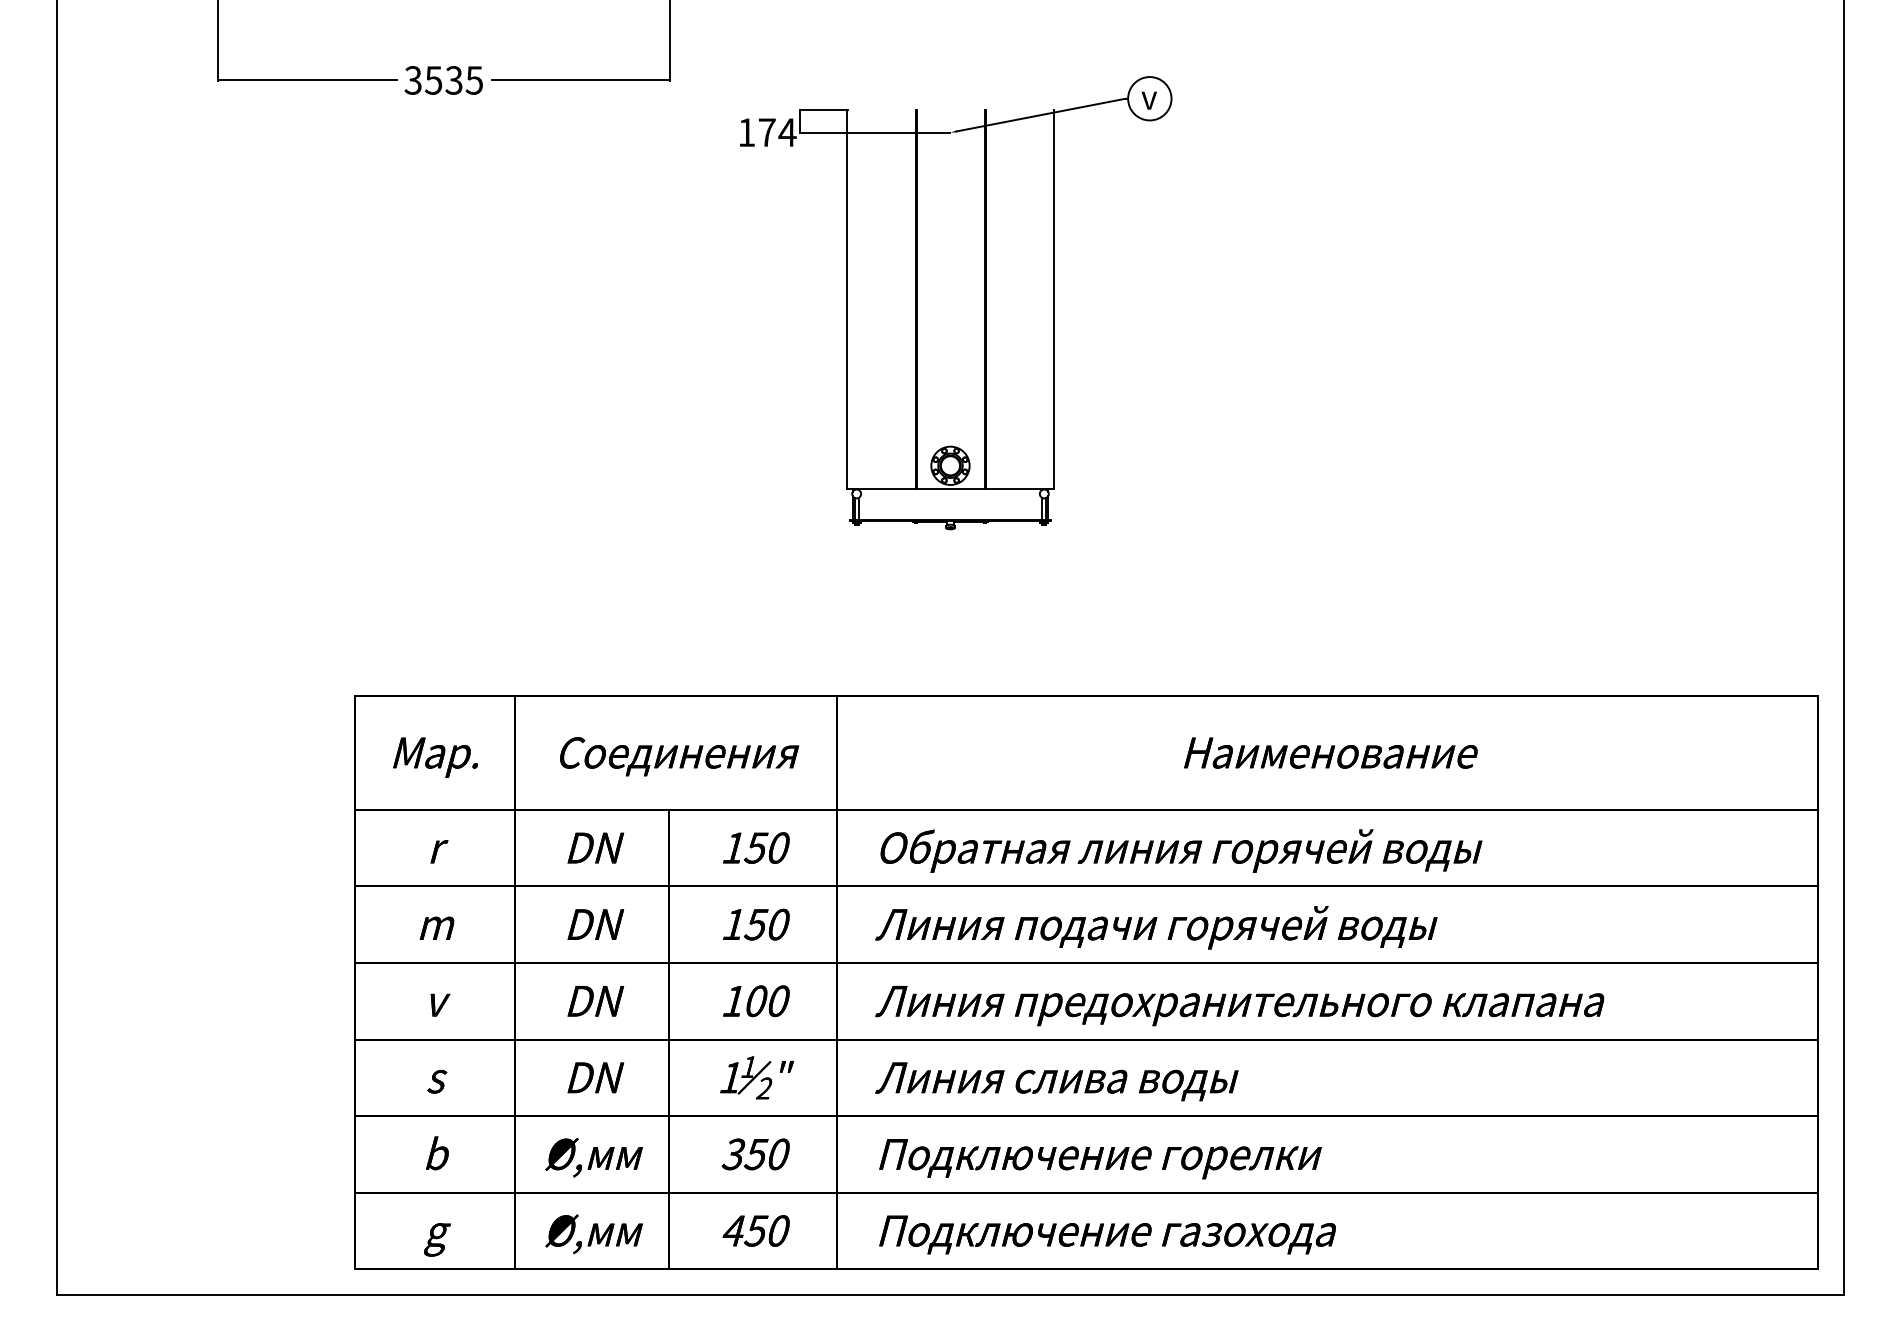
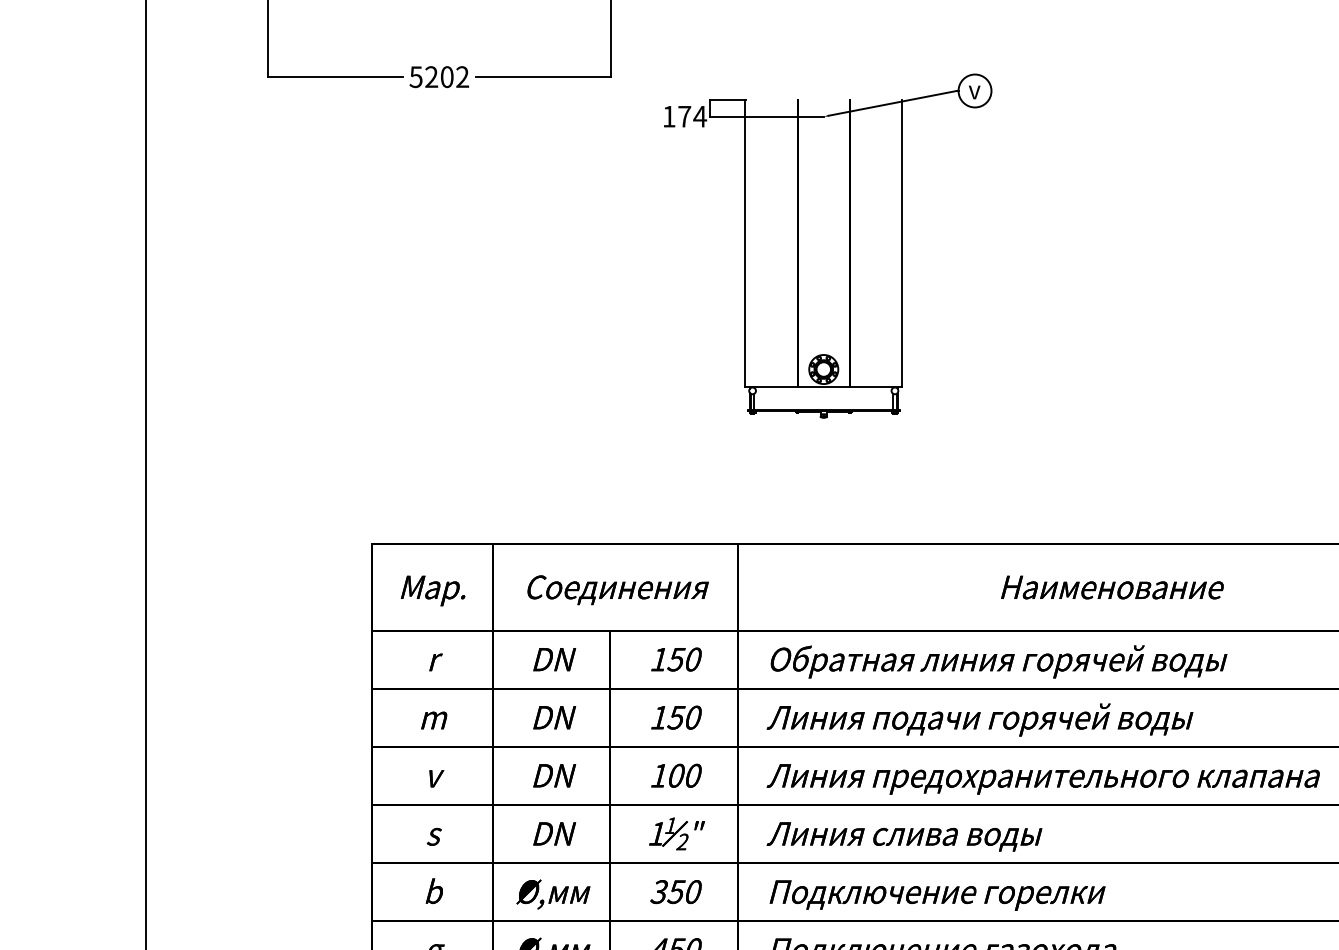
text: (443, 80) -> (439, 77), 3535 -> 5202

